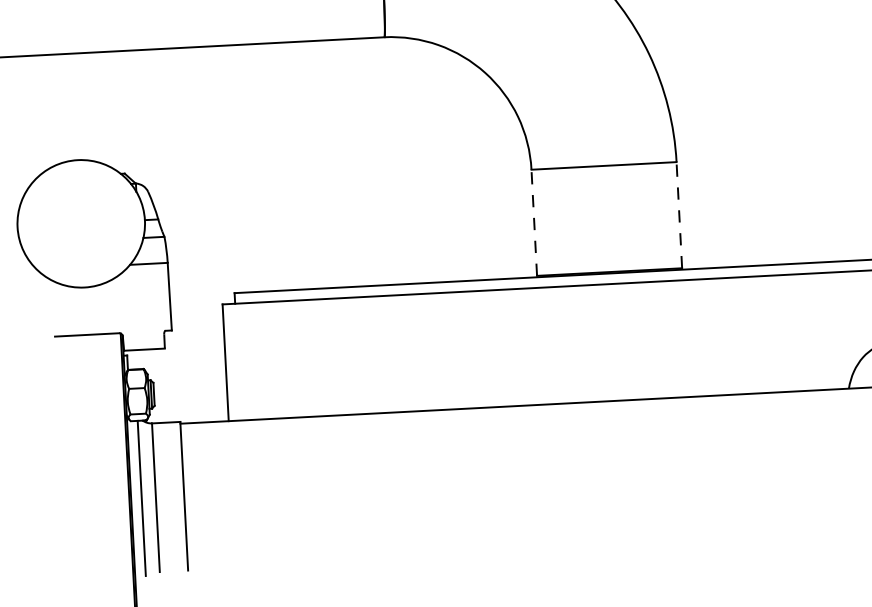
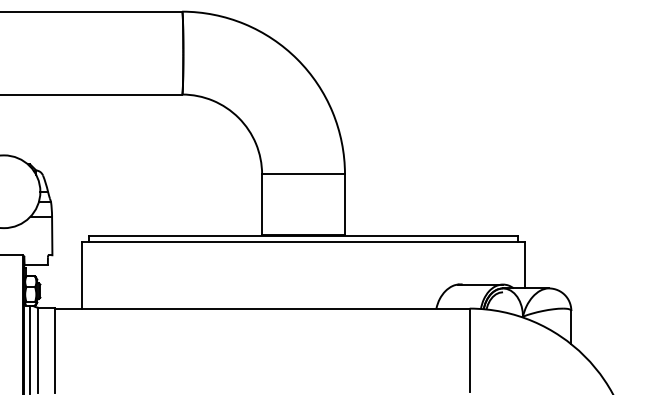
line: (680, 214) -> (345, 204), dashed -> solid
line: (534, 222) -> (262, 204), dashed -> solid

